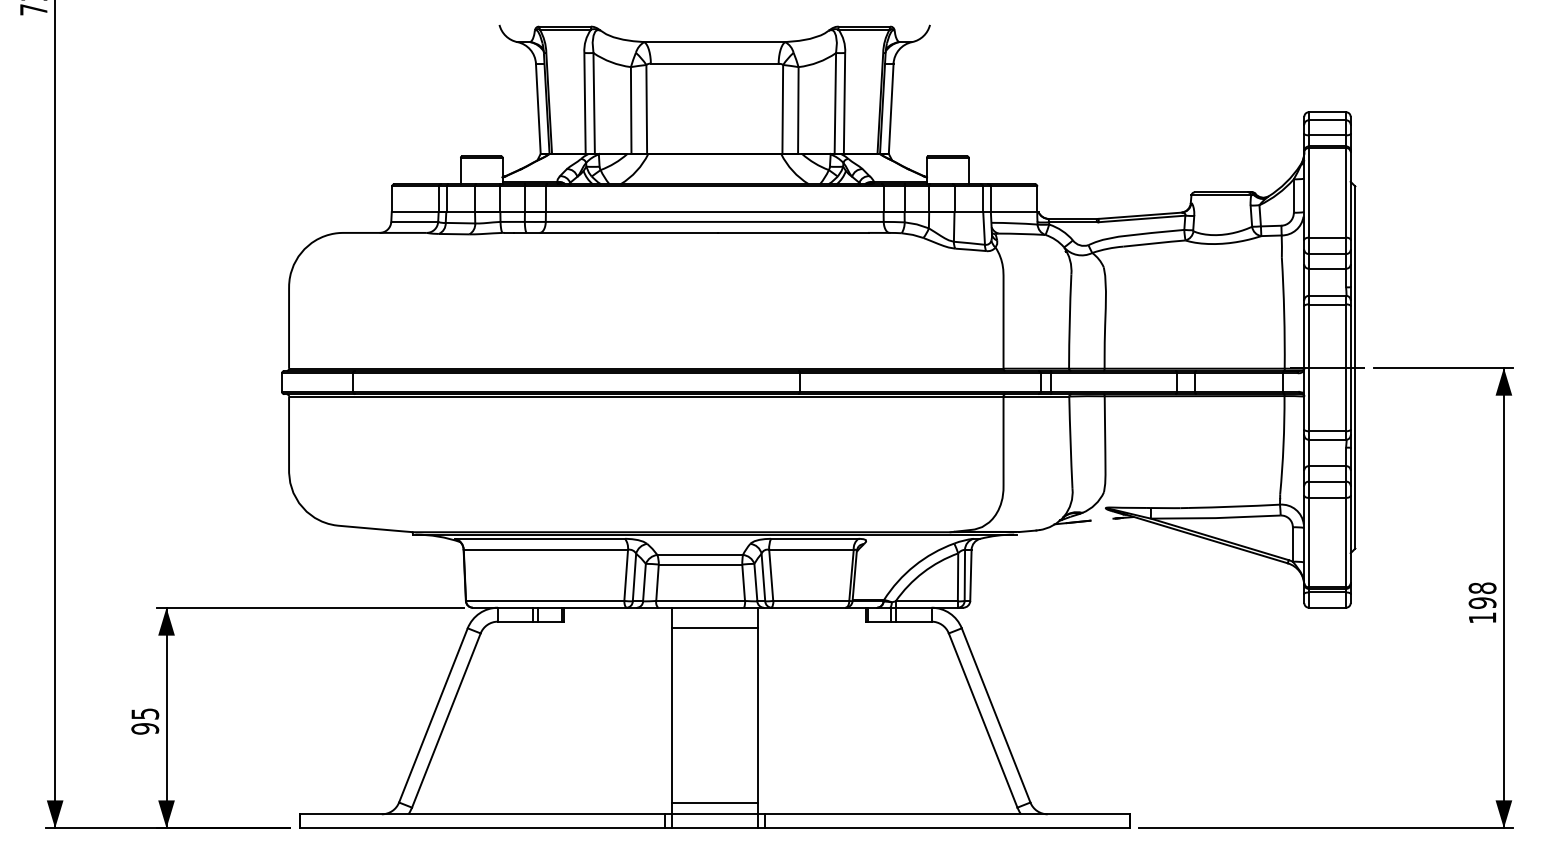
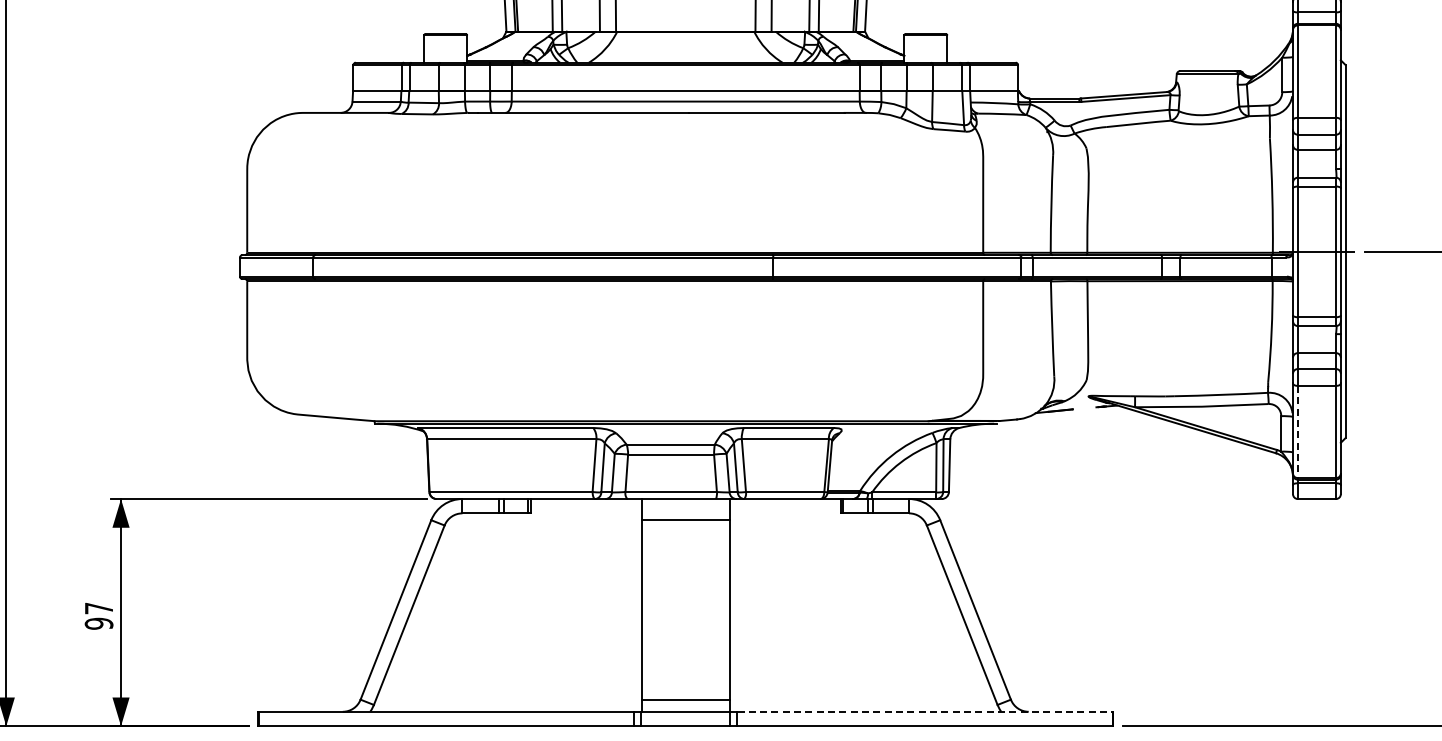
line: (1308, 542) -> (1297, 431), solid -> dashed
text: (145, 713) -> (99, 607), 95 -> 97
line: (947, 814) -> (925, 712), solid -> dashed

